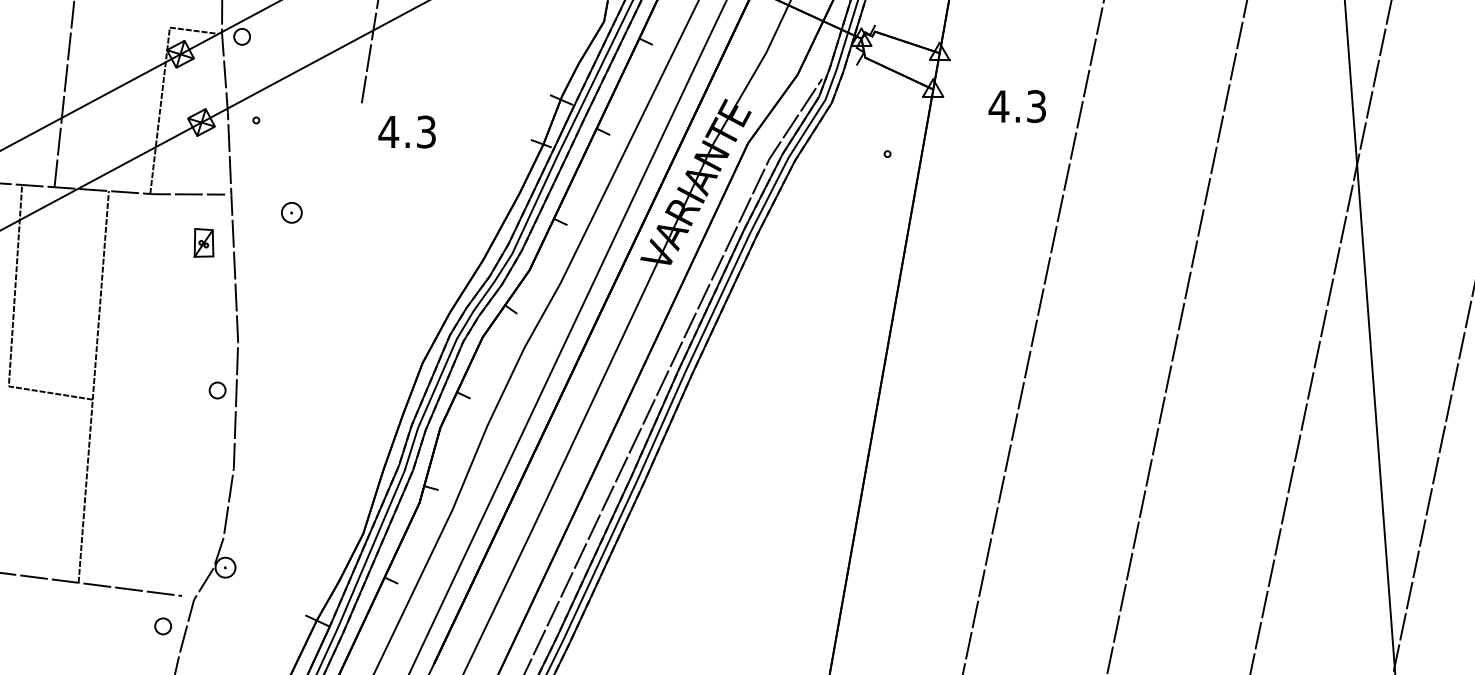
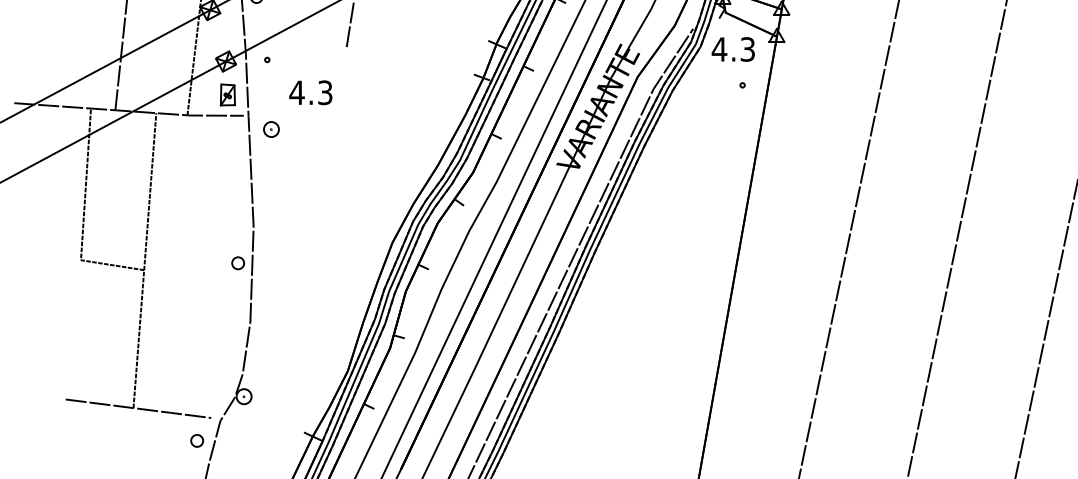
text: (1016, 106) -> (732, 49), moved
text: (406, 131) -> (310, 92), moved
part: (291, 212) -> (271, 129), moved
part: (203, 242) -> (227, 94), moved

